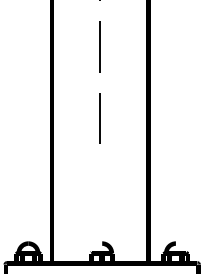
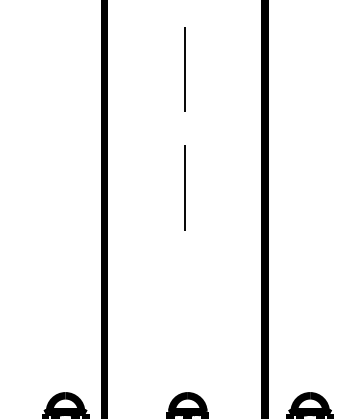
fill: (96, 247) -> (178, 402), added
fill: (181, 247) -> (319, 402), added

